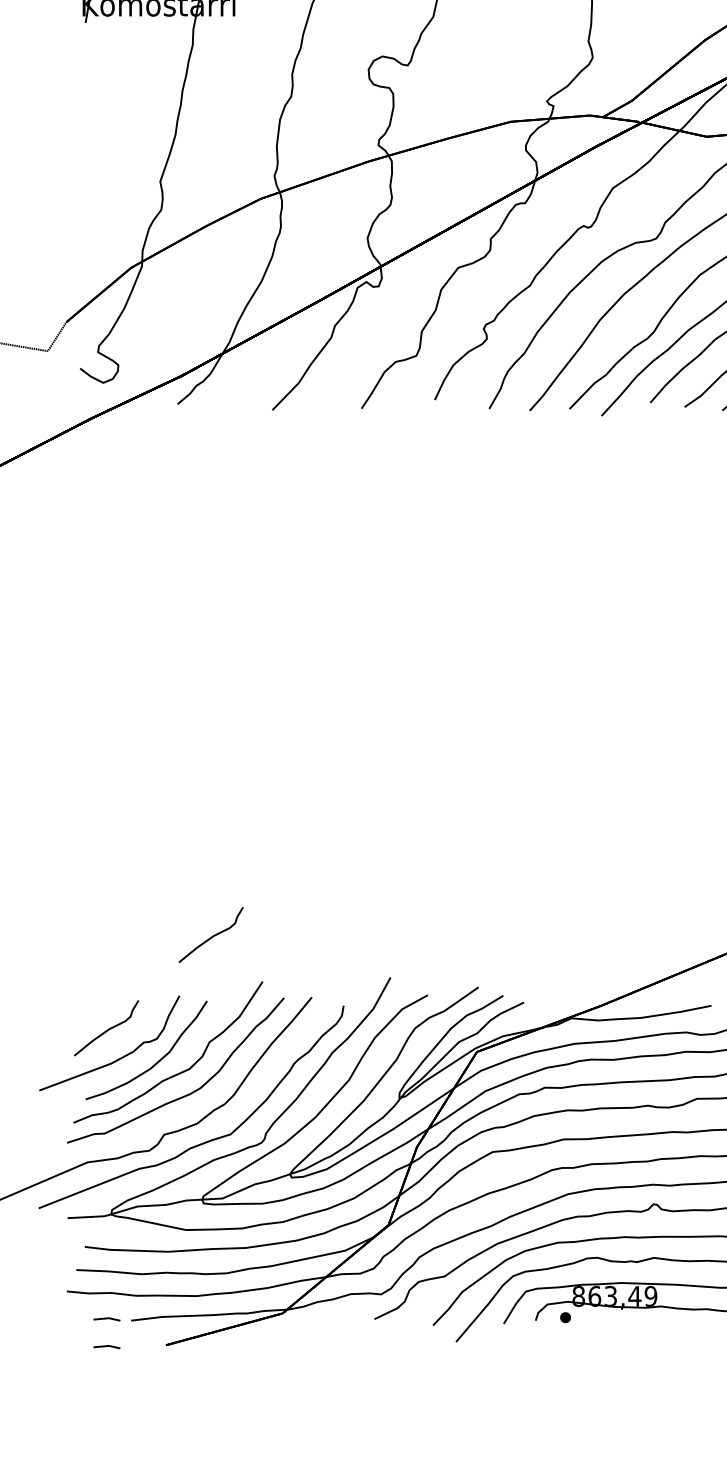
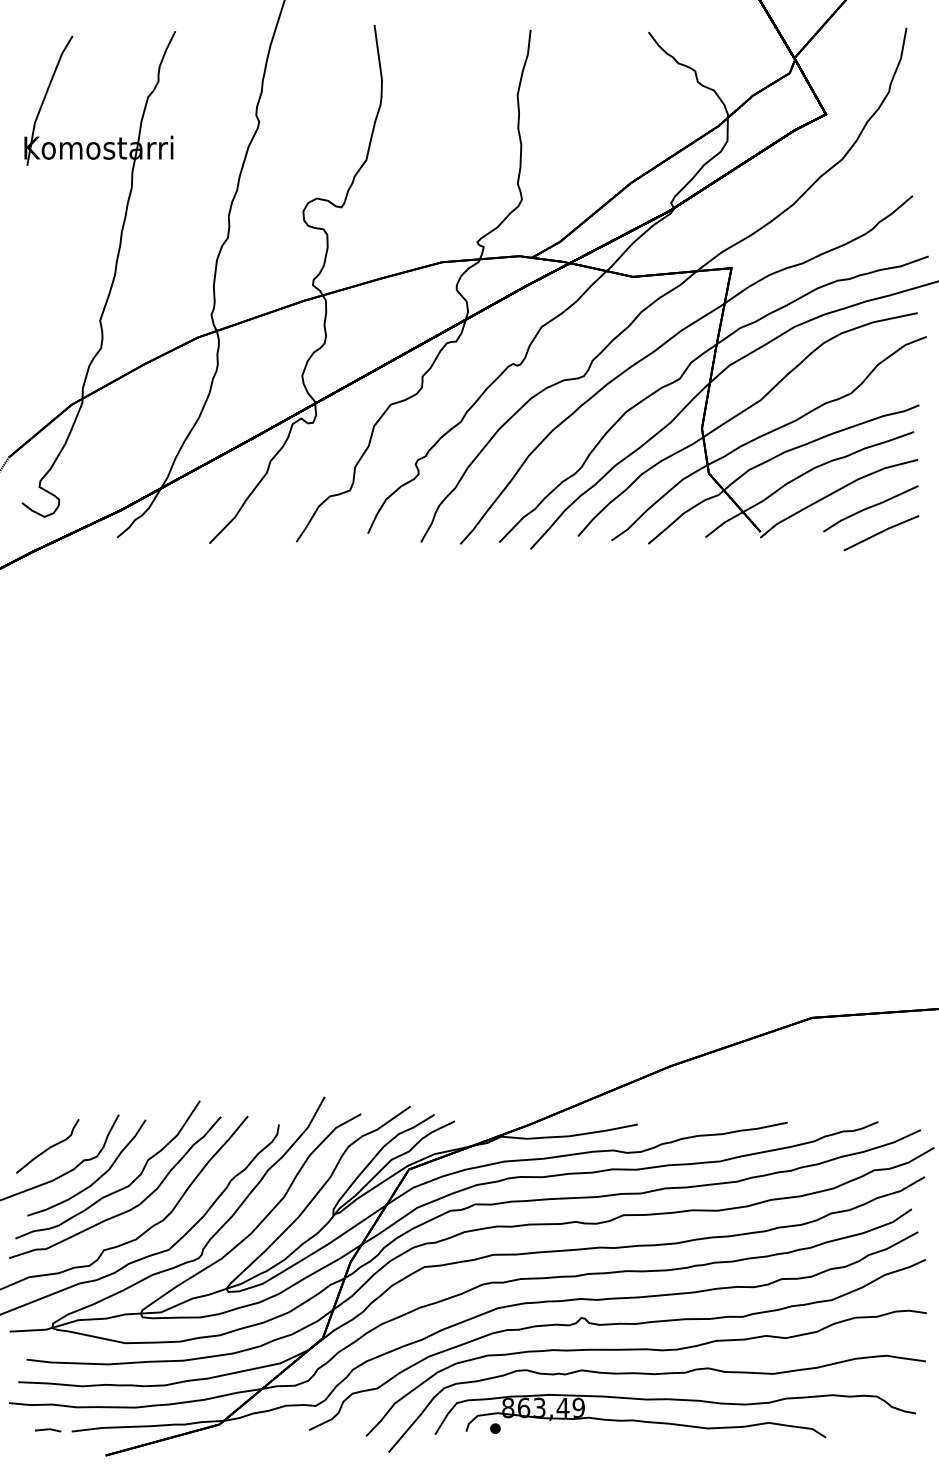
curve: (211, 936) -> (150, 1056), removed
line: (107, 1347) -> (48, 1457), removed

